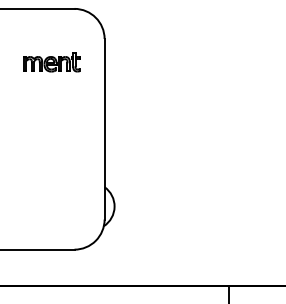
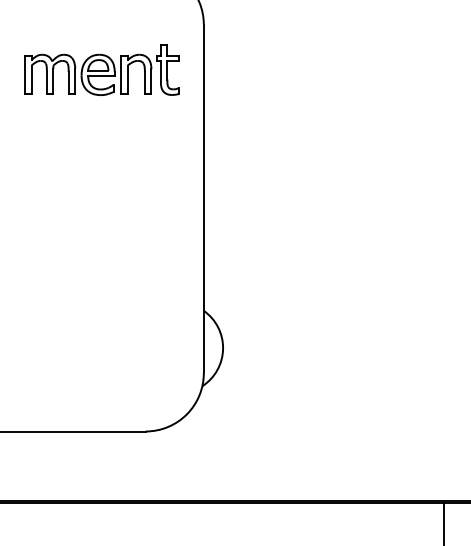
part: (51, 62) -> (101, 70), size x1.43

